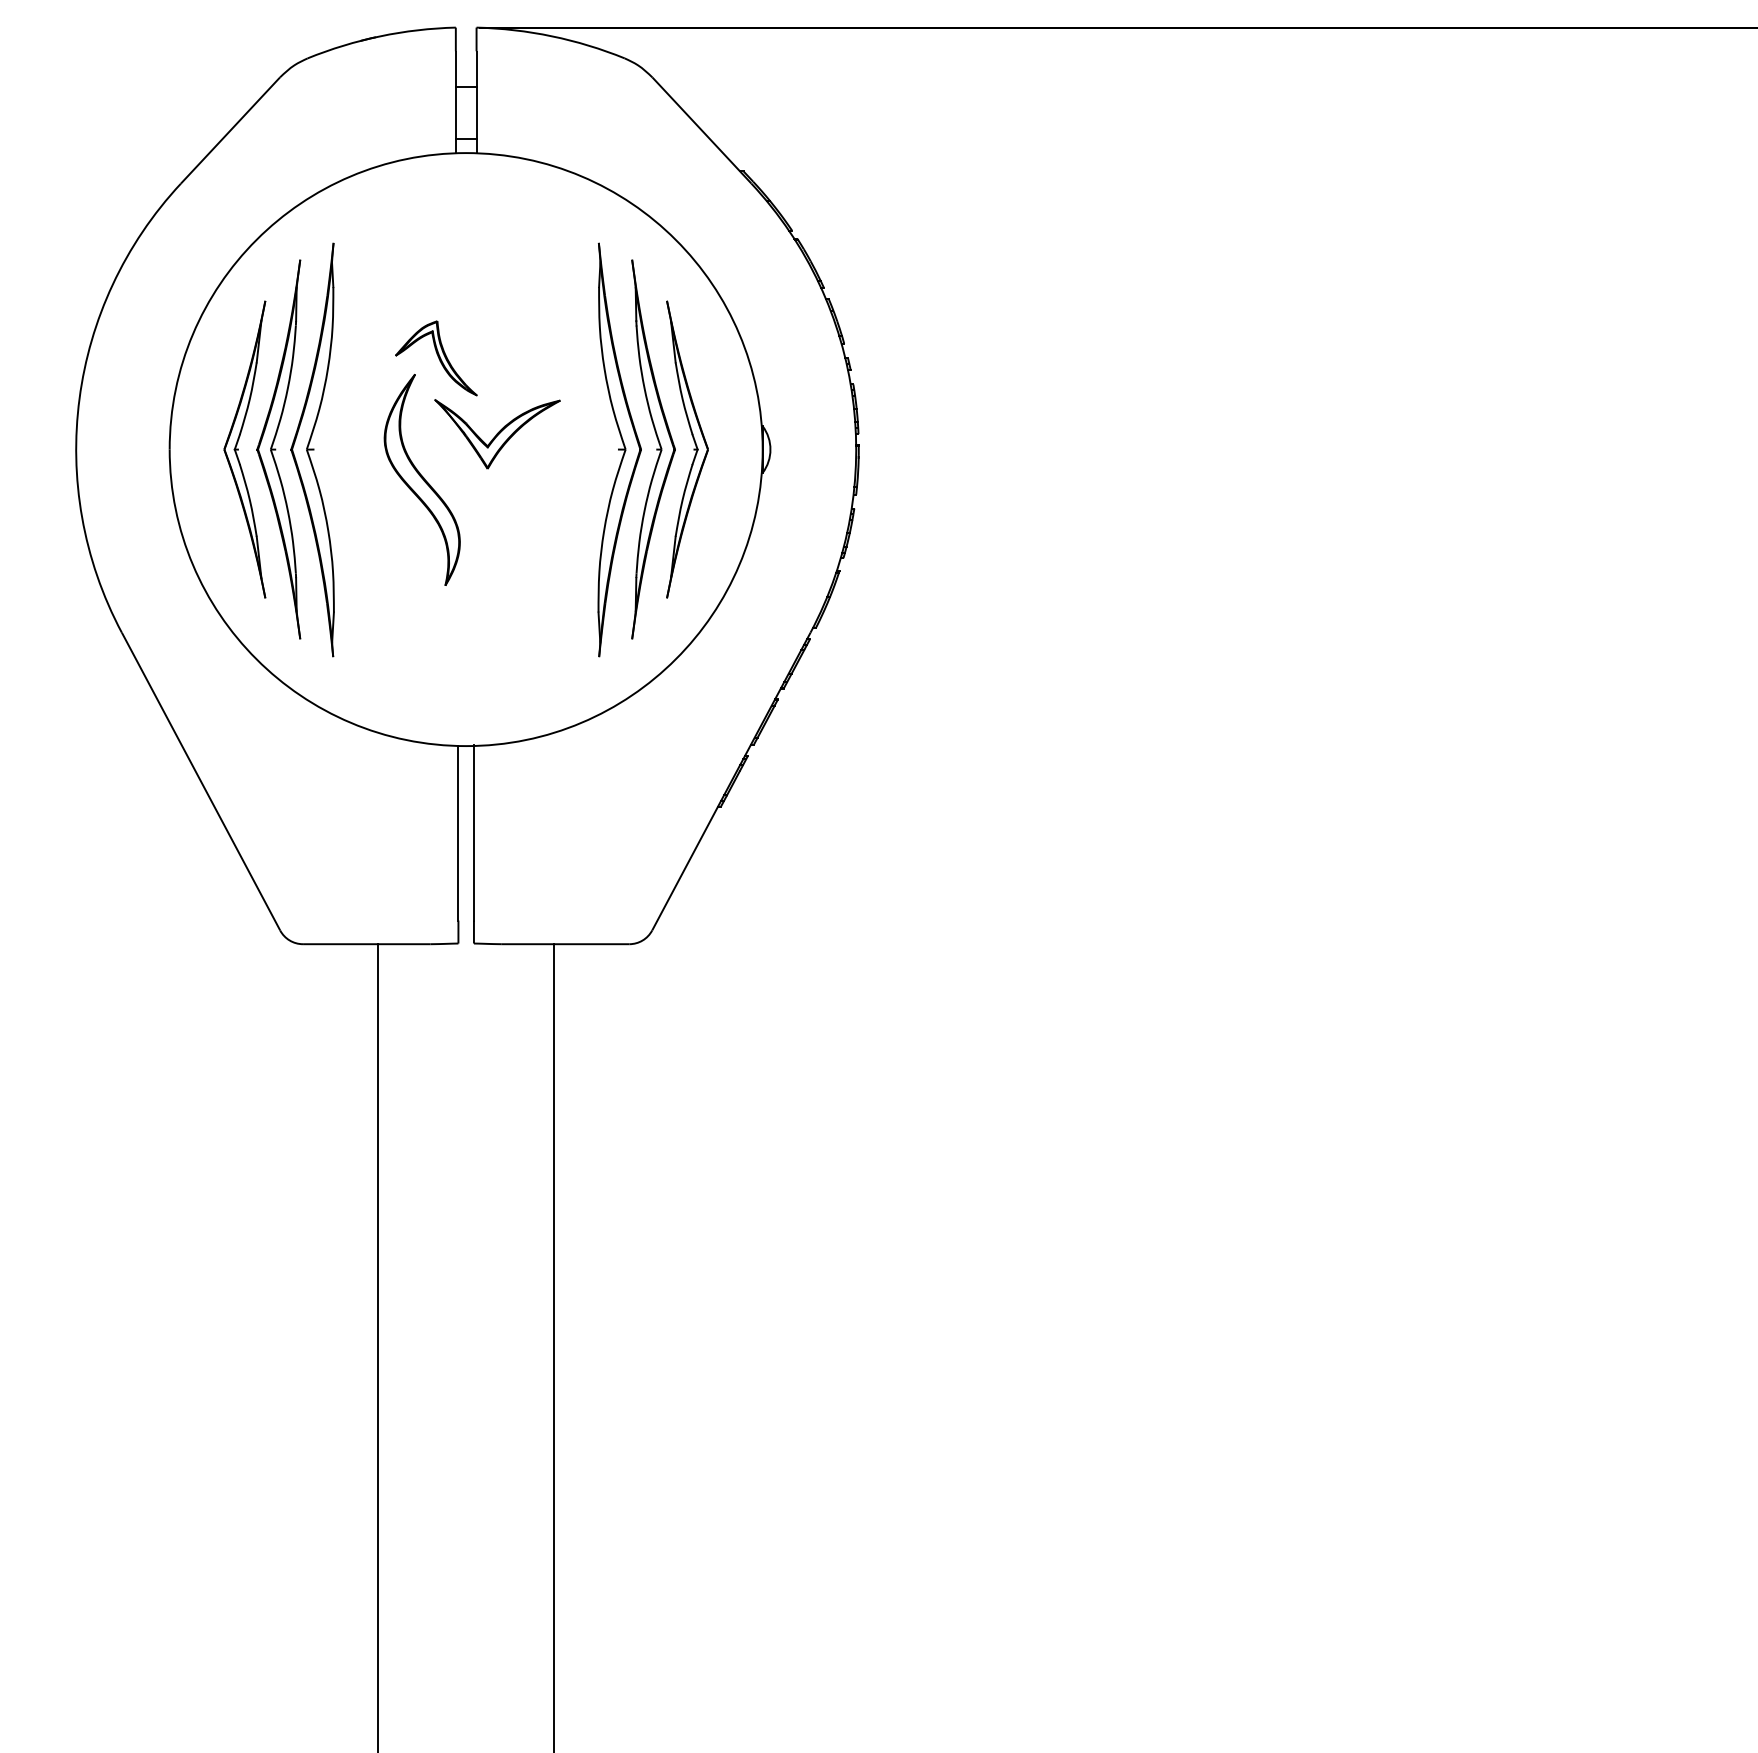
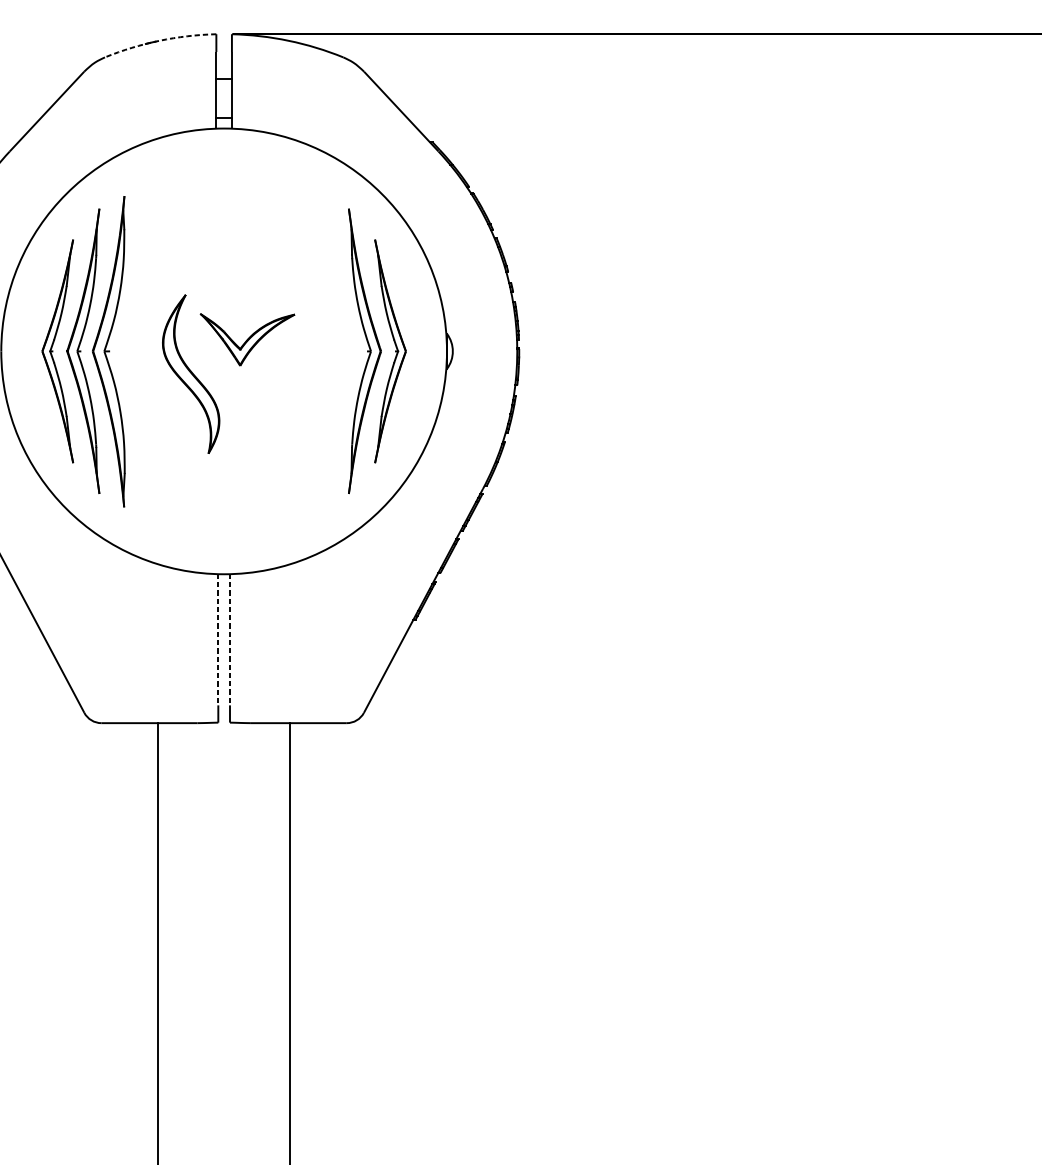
arc: (380, 36) -> (159, 40), solid -> dashed
part: (436, 358) -> (201, 282), removed
part: (619, 449) -> (339, 351), removed
line: (473, 832) -> (229, 639), solid -> dashed
line: (458, 833) -> (218, 639), solid -> dashed

